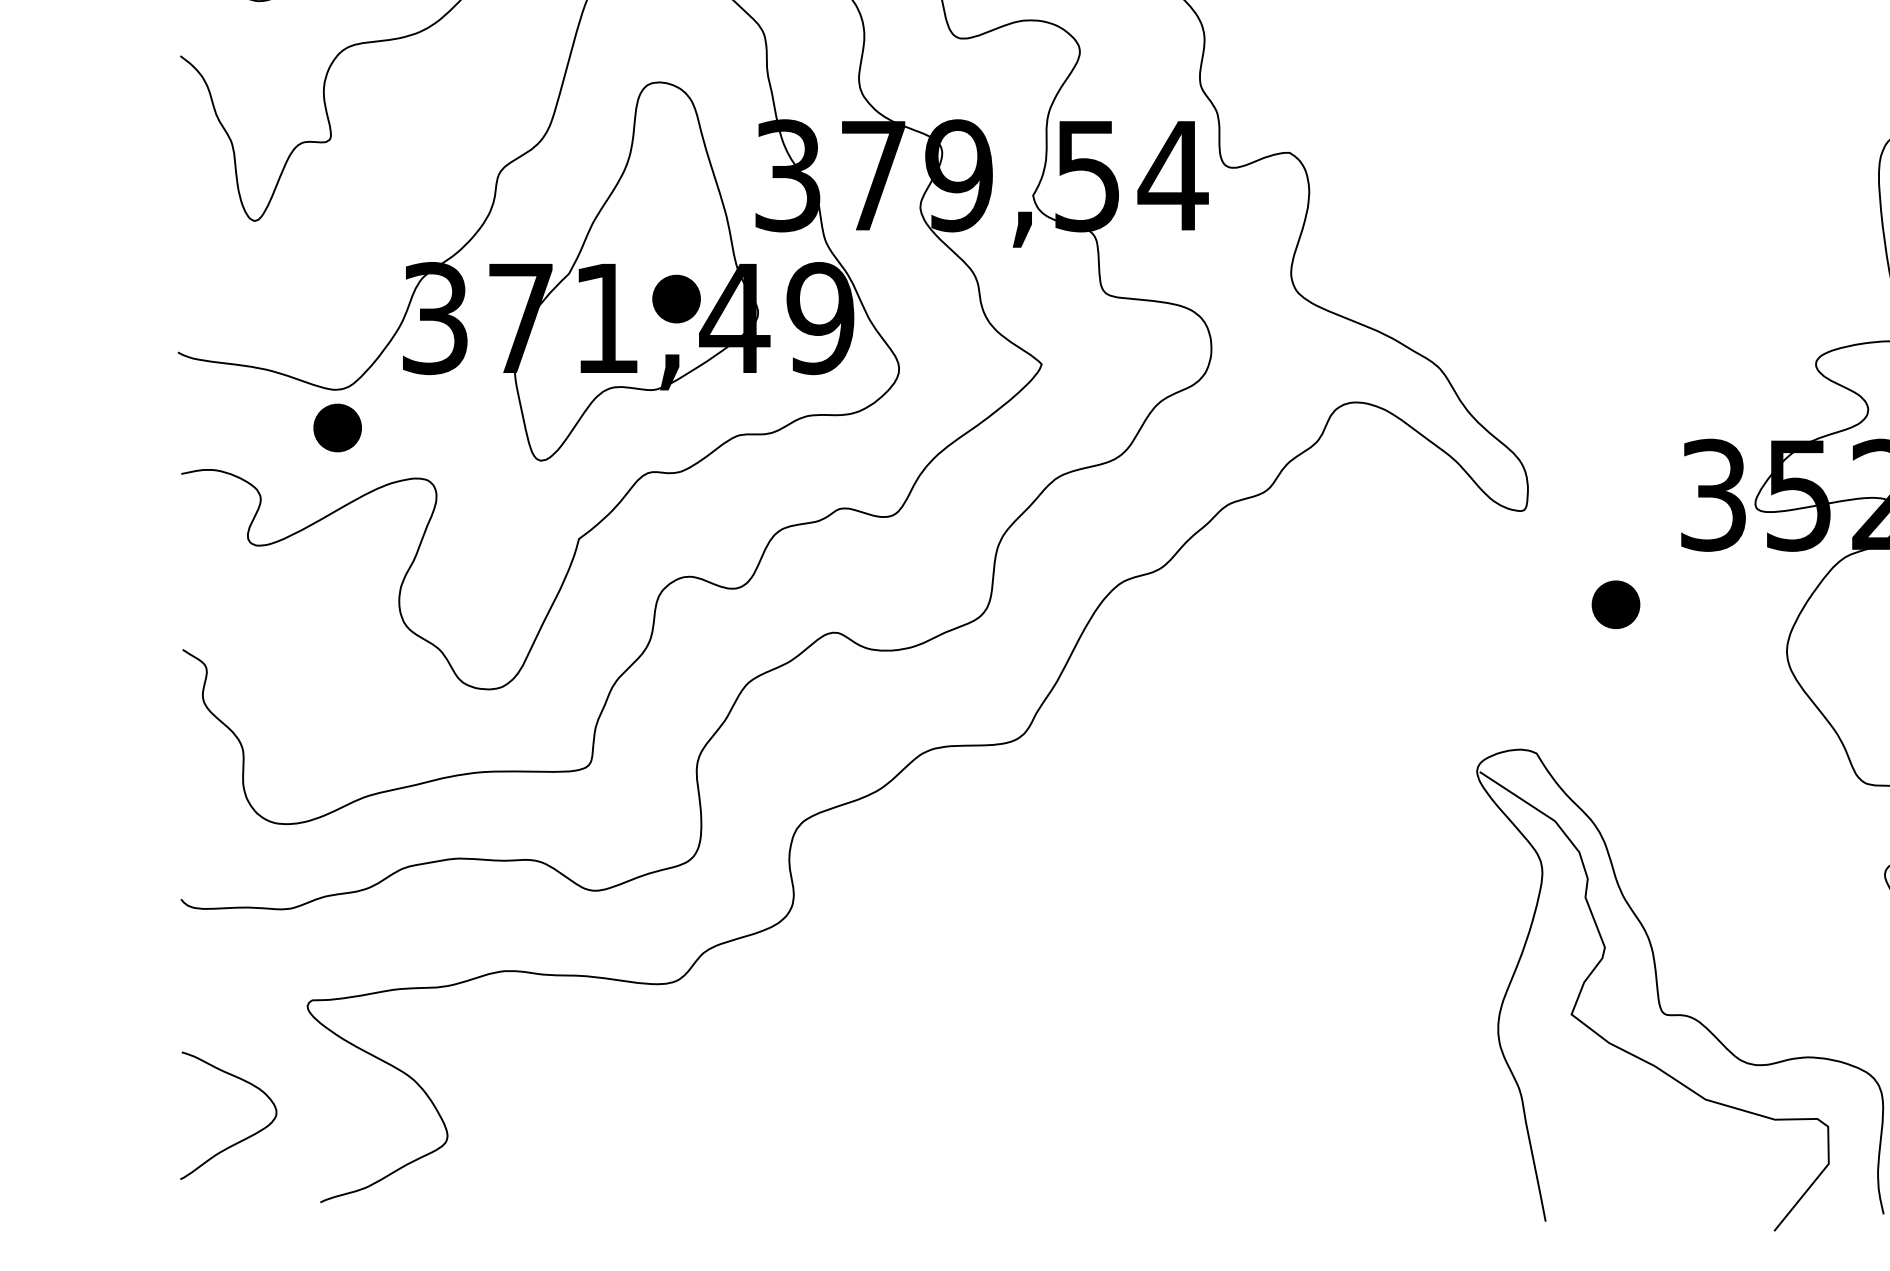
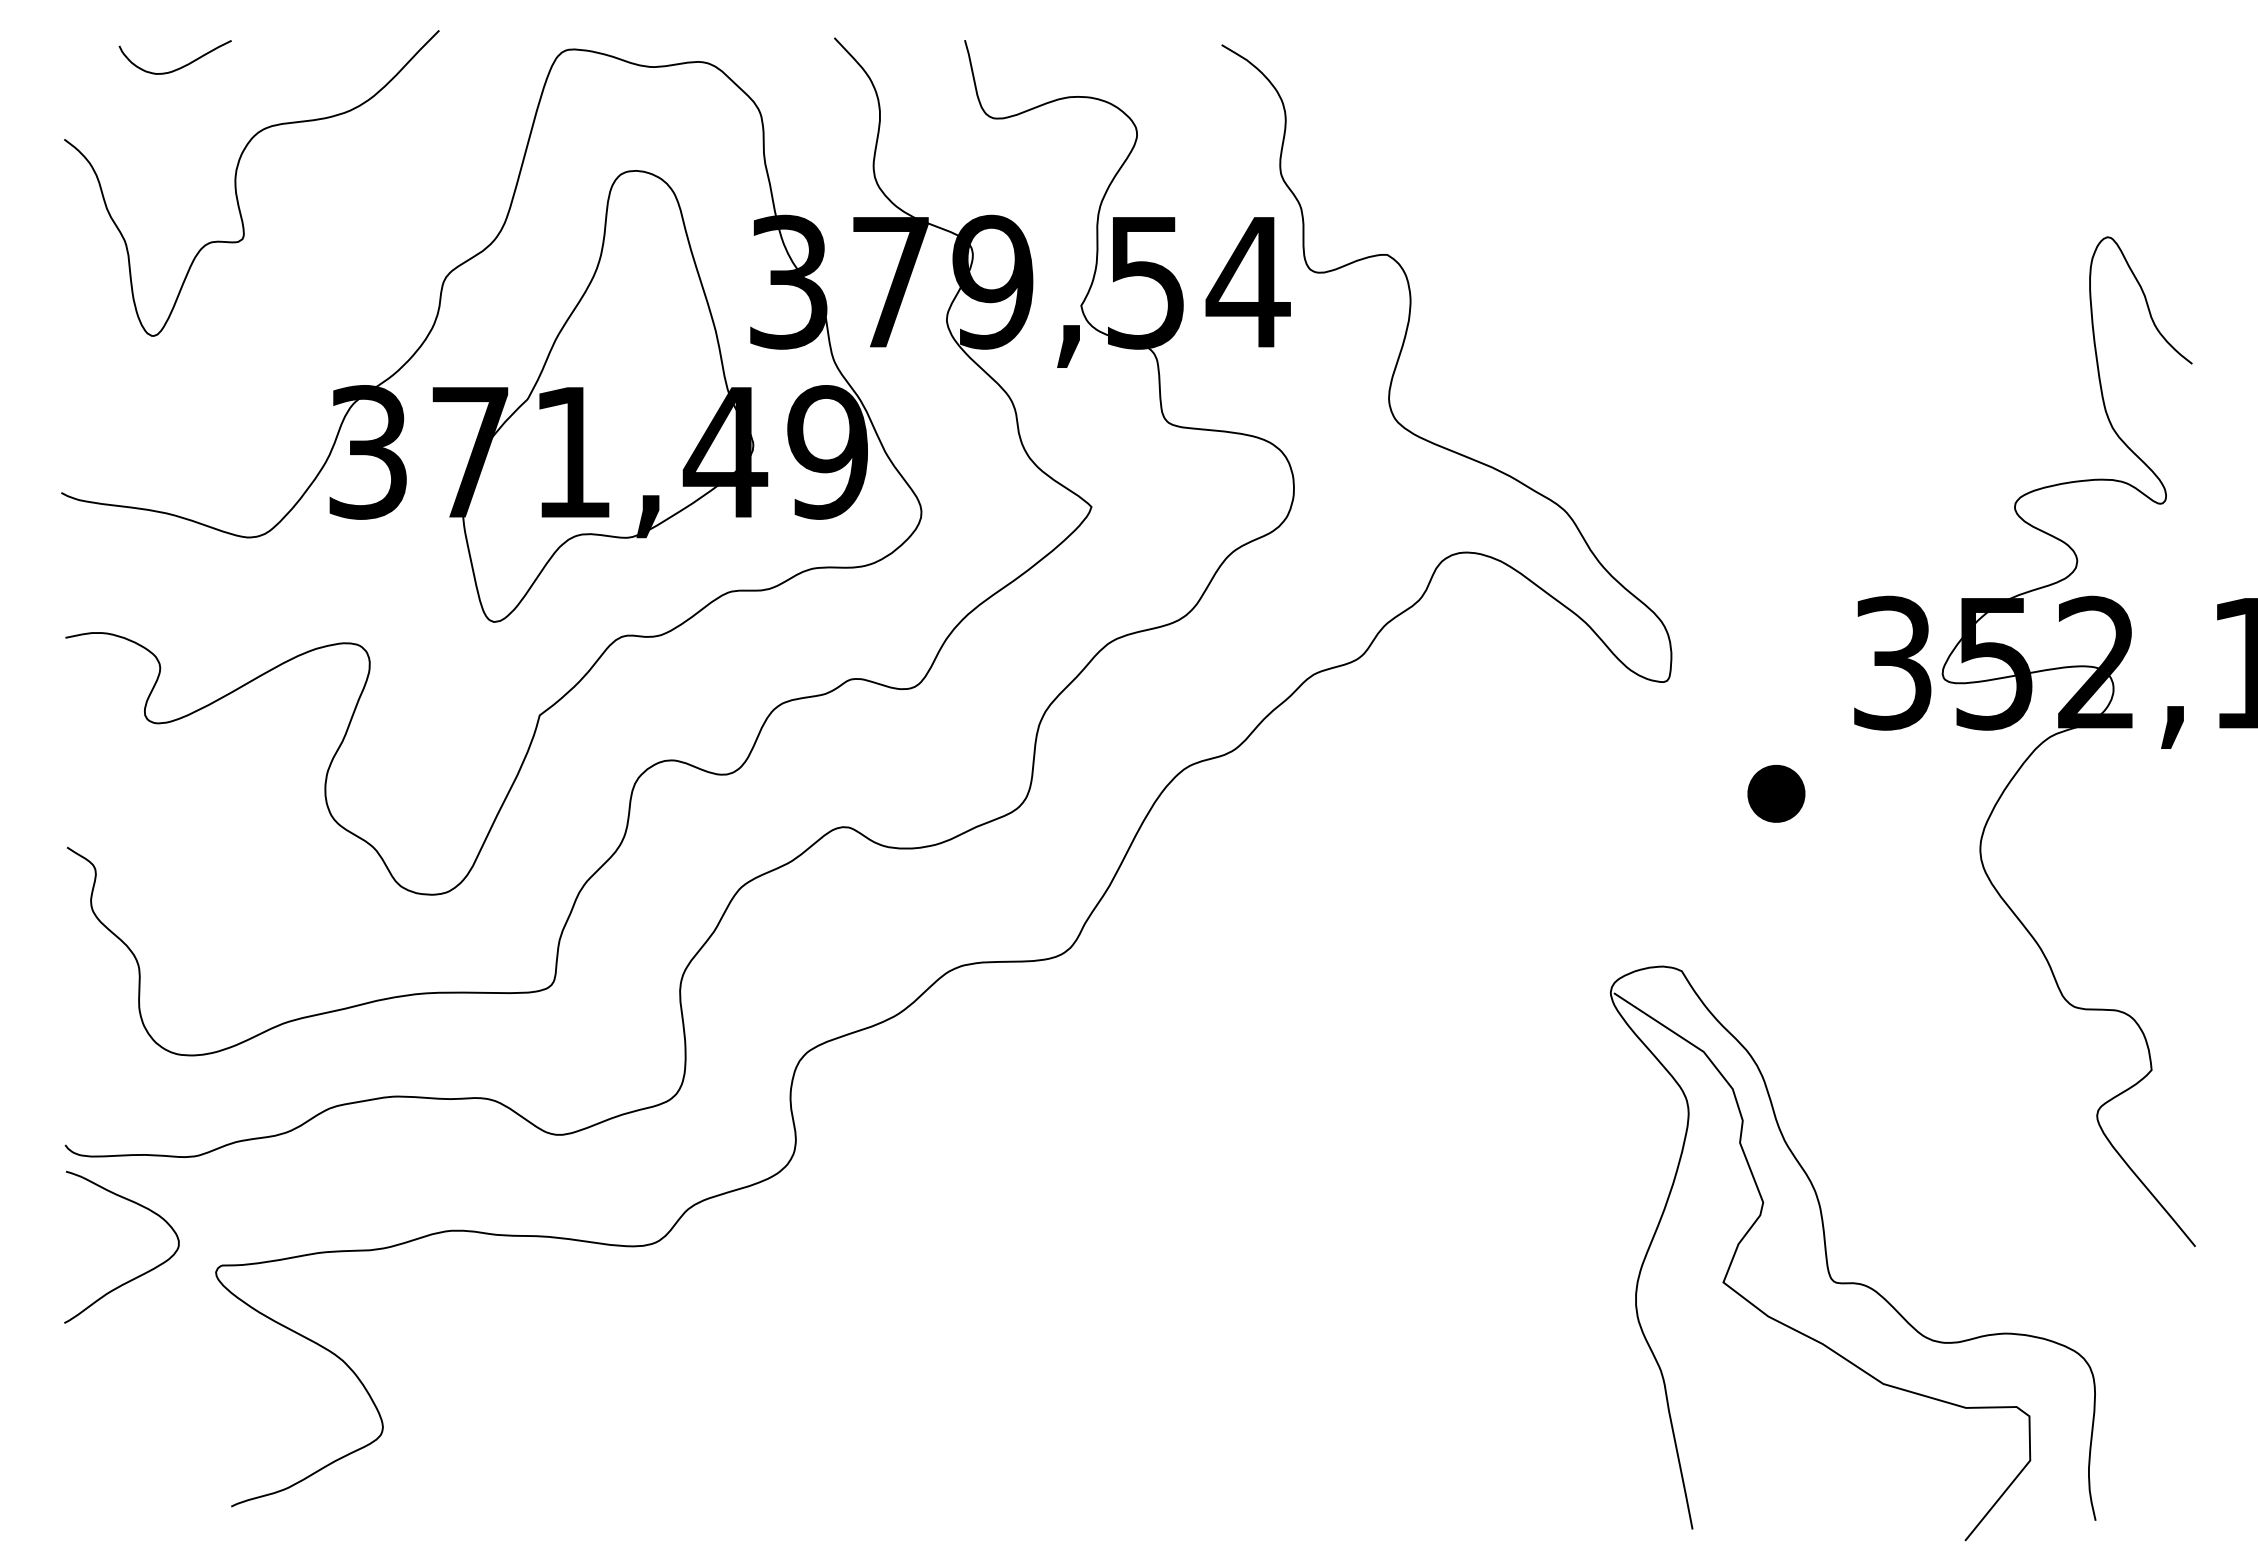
part: (676, 299) -> (655, 429), removed
part: (337, 427) -> (251, 582), removed
curve: (240, 1140) -> (136, 1276), moved

